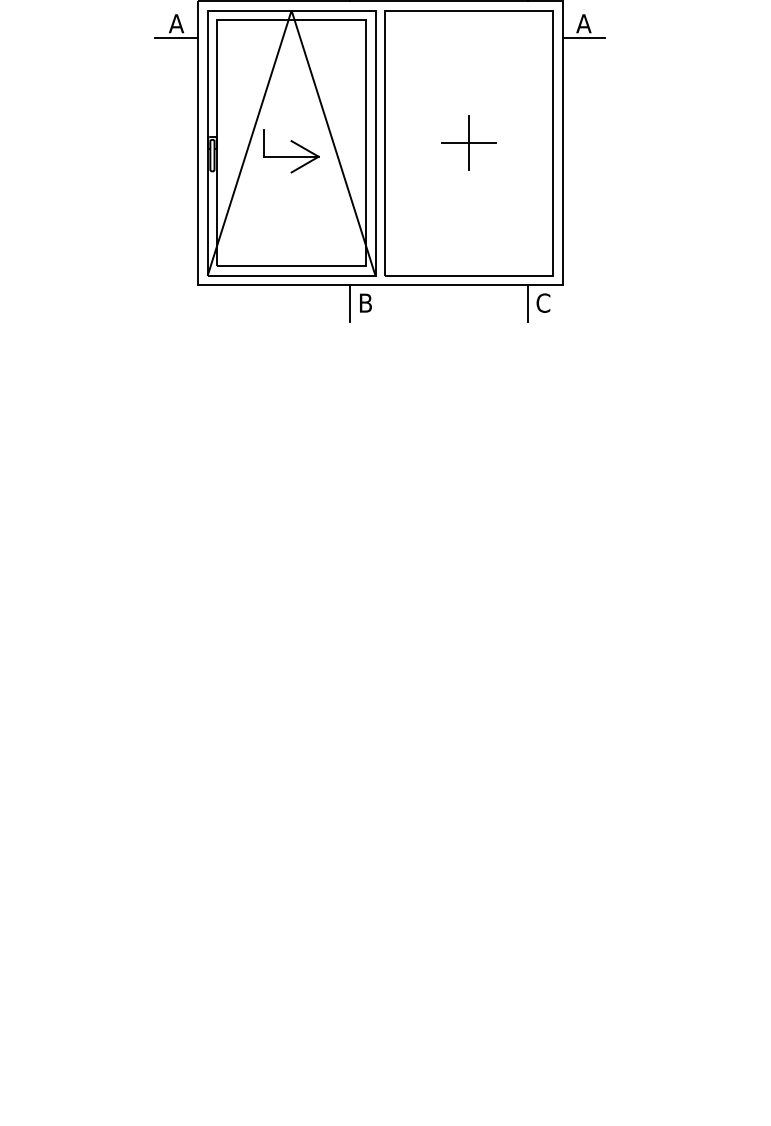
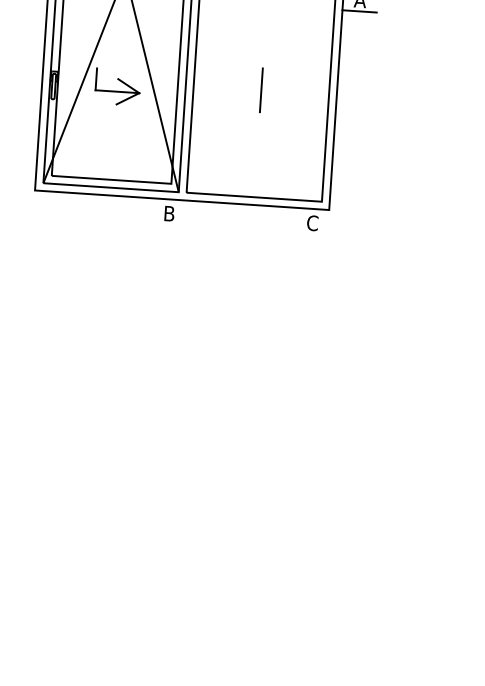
line: (469, 143) -> (261, 90), removed
line: (349, 303) -> (156, 213), removed
line: (527, 303) -> (299, 222), removed

